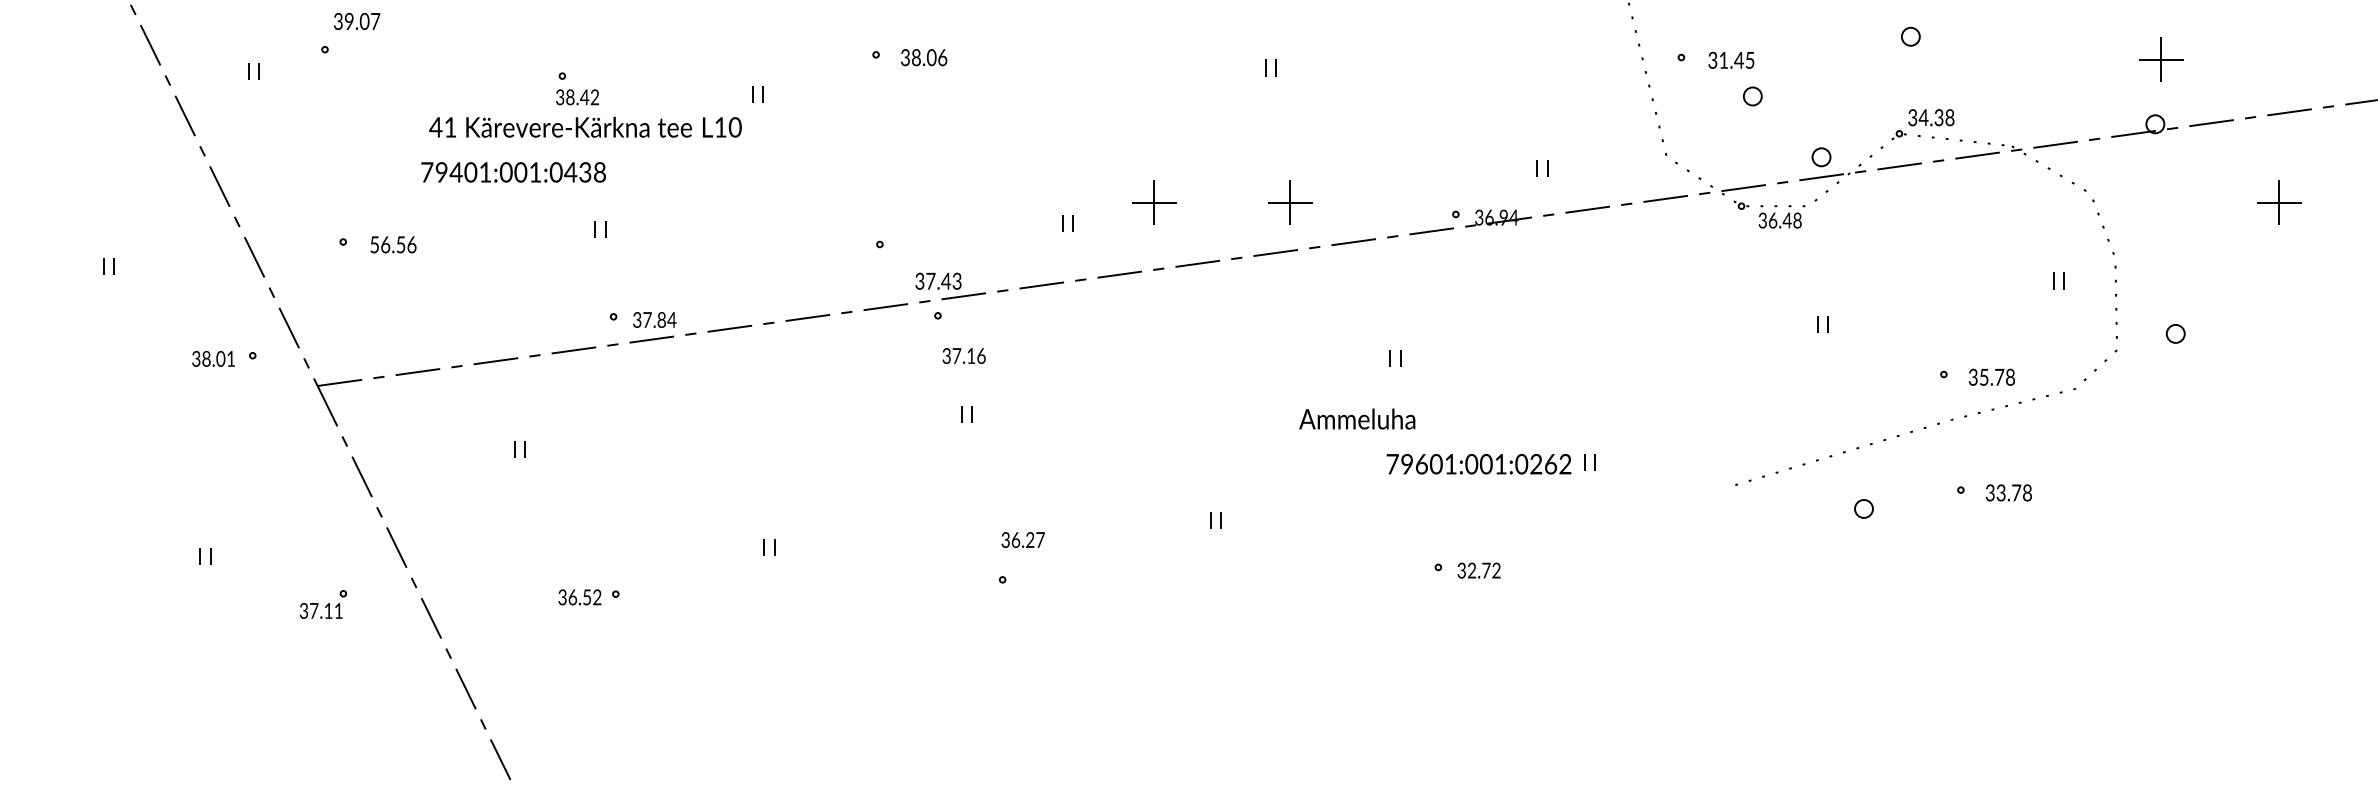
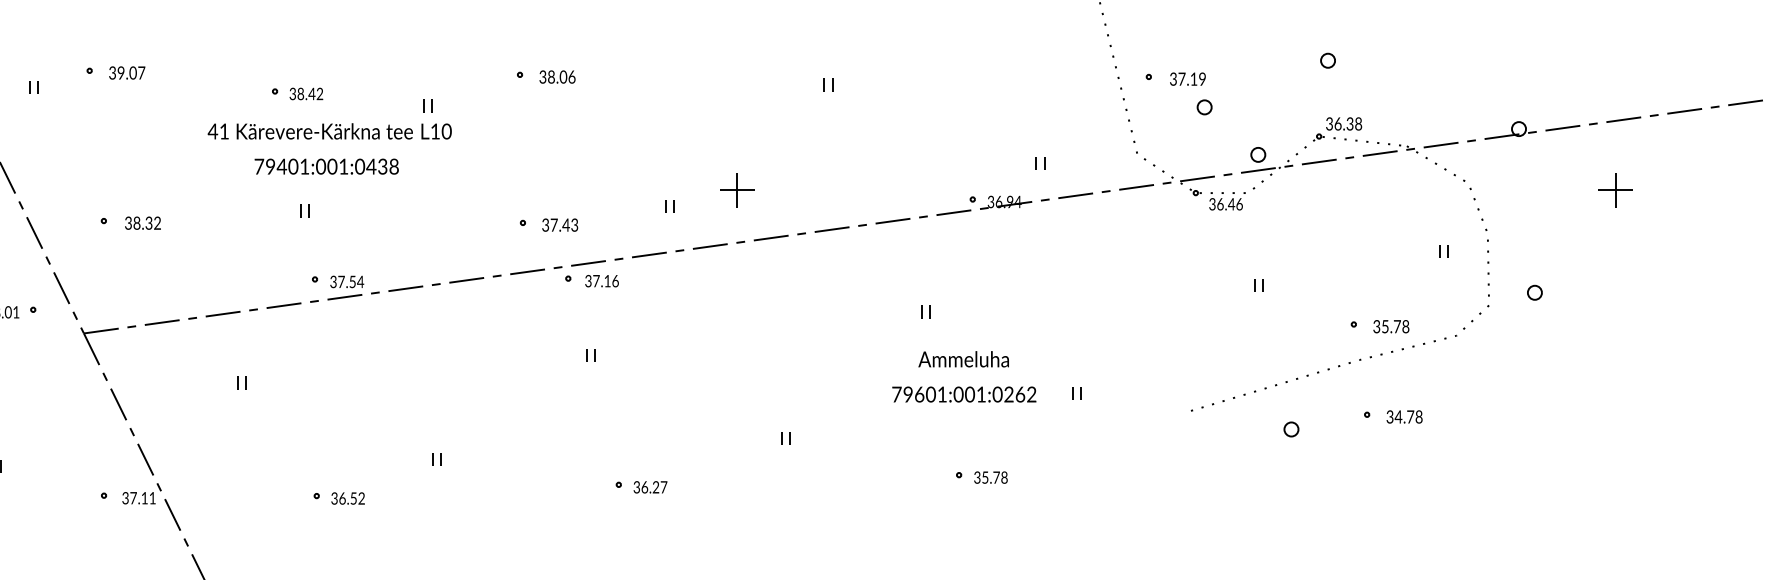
text: (357, 21) -> (127, 73), moved
text: (1736, 59) -> (1191, 78), 31.45 -> 37.19
part: (2161, 59) -> (1523, 78), removed
text: (577, 97) -> (306, 94), moved
text: (1923, 117) -> (1337, 123), 34.38 -> 36.38
text: (585, 126) -> (329, 130), moved
text: (513, 172) -> (326, 166), moved
part: (1290, 202) -> (843, 190), removed
text: (1797, 219) -> (1239, 203), 36.48 -> 36.46
text: (393, 244) -> (143, 222), 56.56 -> 38.32
text: (938, 280) -> (560, 224), moved
text: (661, 319) -> (352, 281), 37.84 -> 37.54
text: (963, 355) -> (601, 280), moved
text: (1357, 418) -> (963, 358), moved
text: (1478, 464) -> (963, 394), moved
text: (2001, 492) -> (1398, 416), 33.78 -> 34.78
text: (1022, 539) -> (649, 486), moved
text: (1483, 570) -> (994, 477), 32.72 -> 35.78
text: (579, 597) -> (347, 498), moved
text: (320, 610) -> (138, 497), moved

